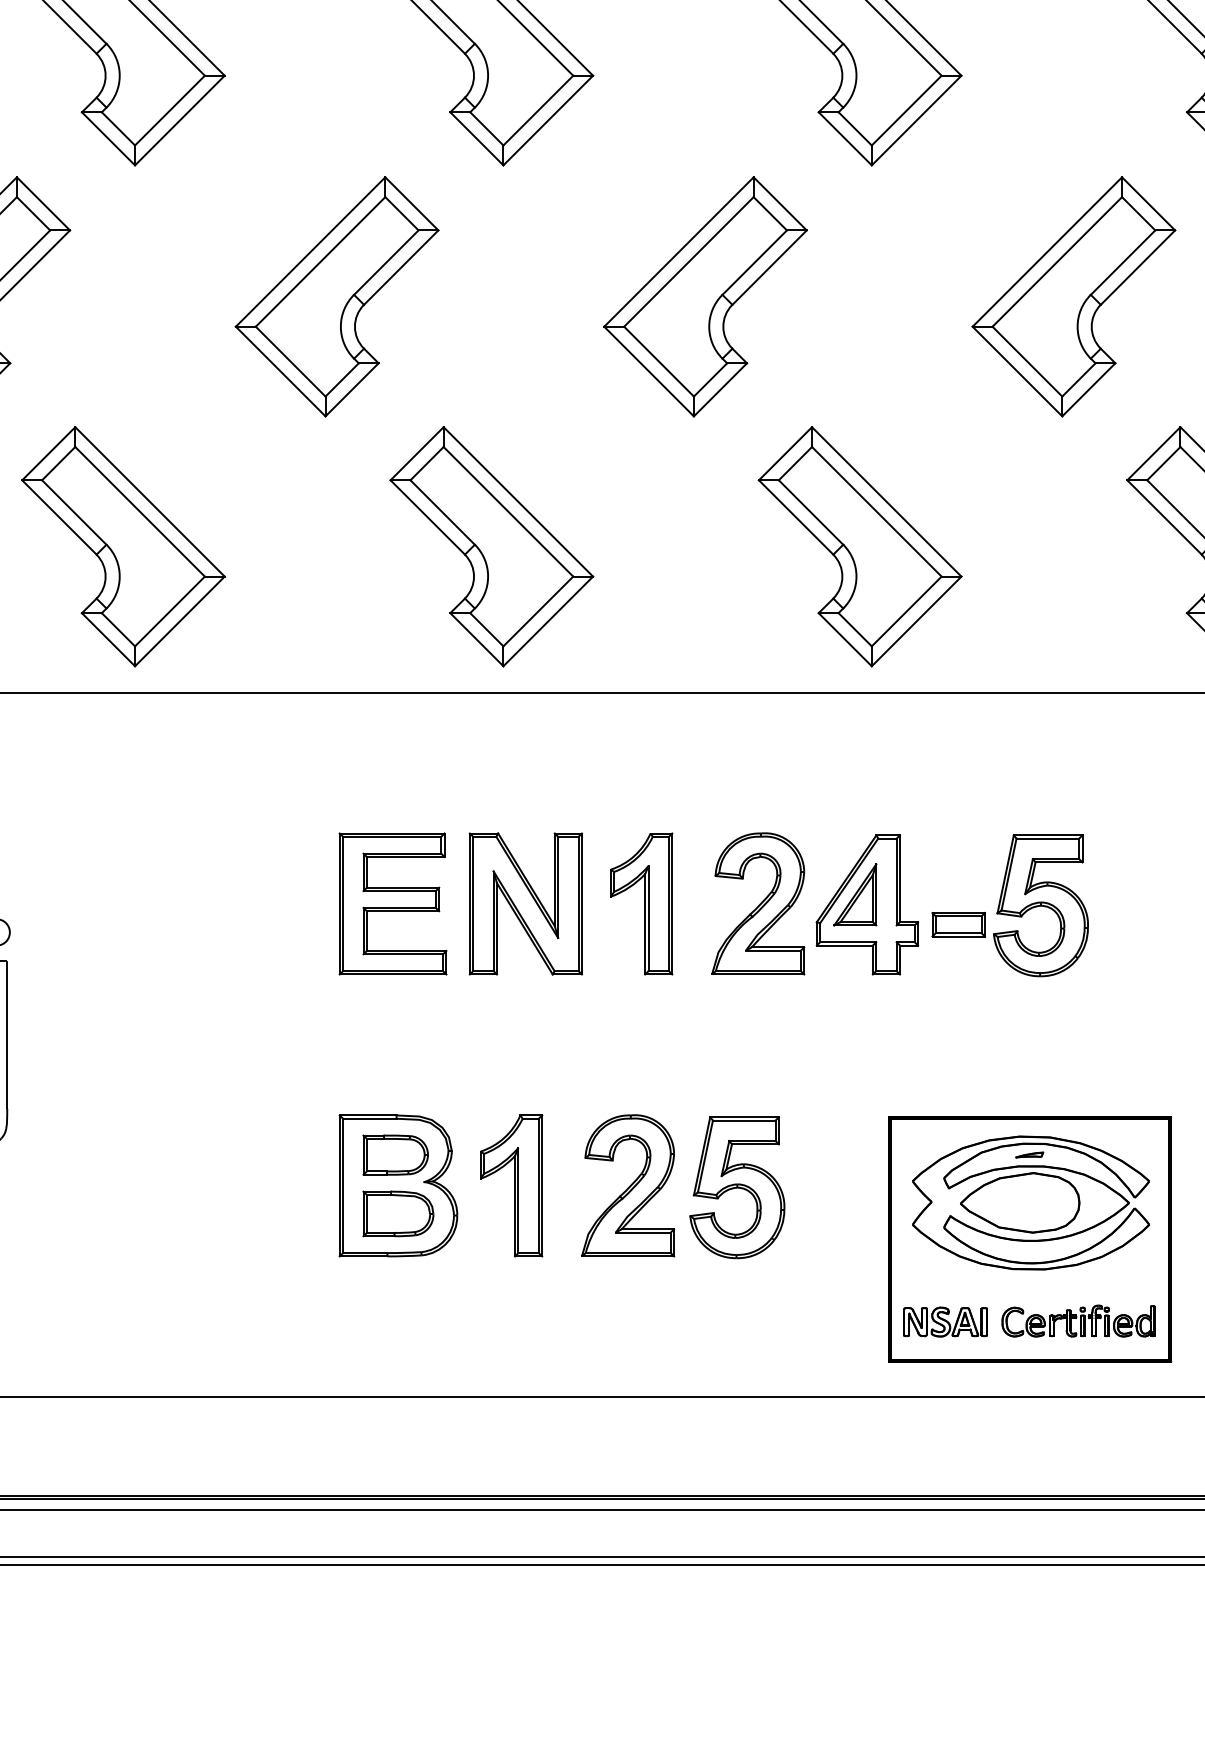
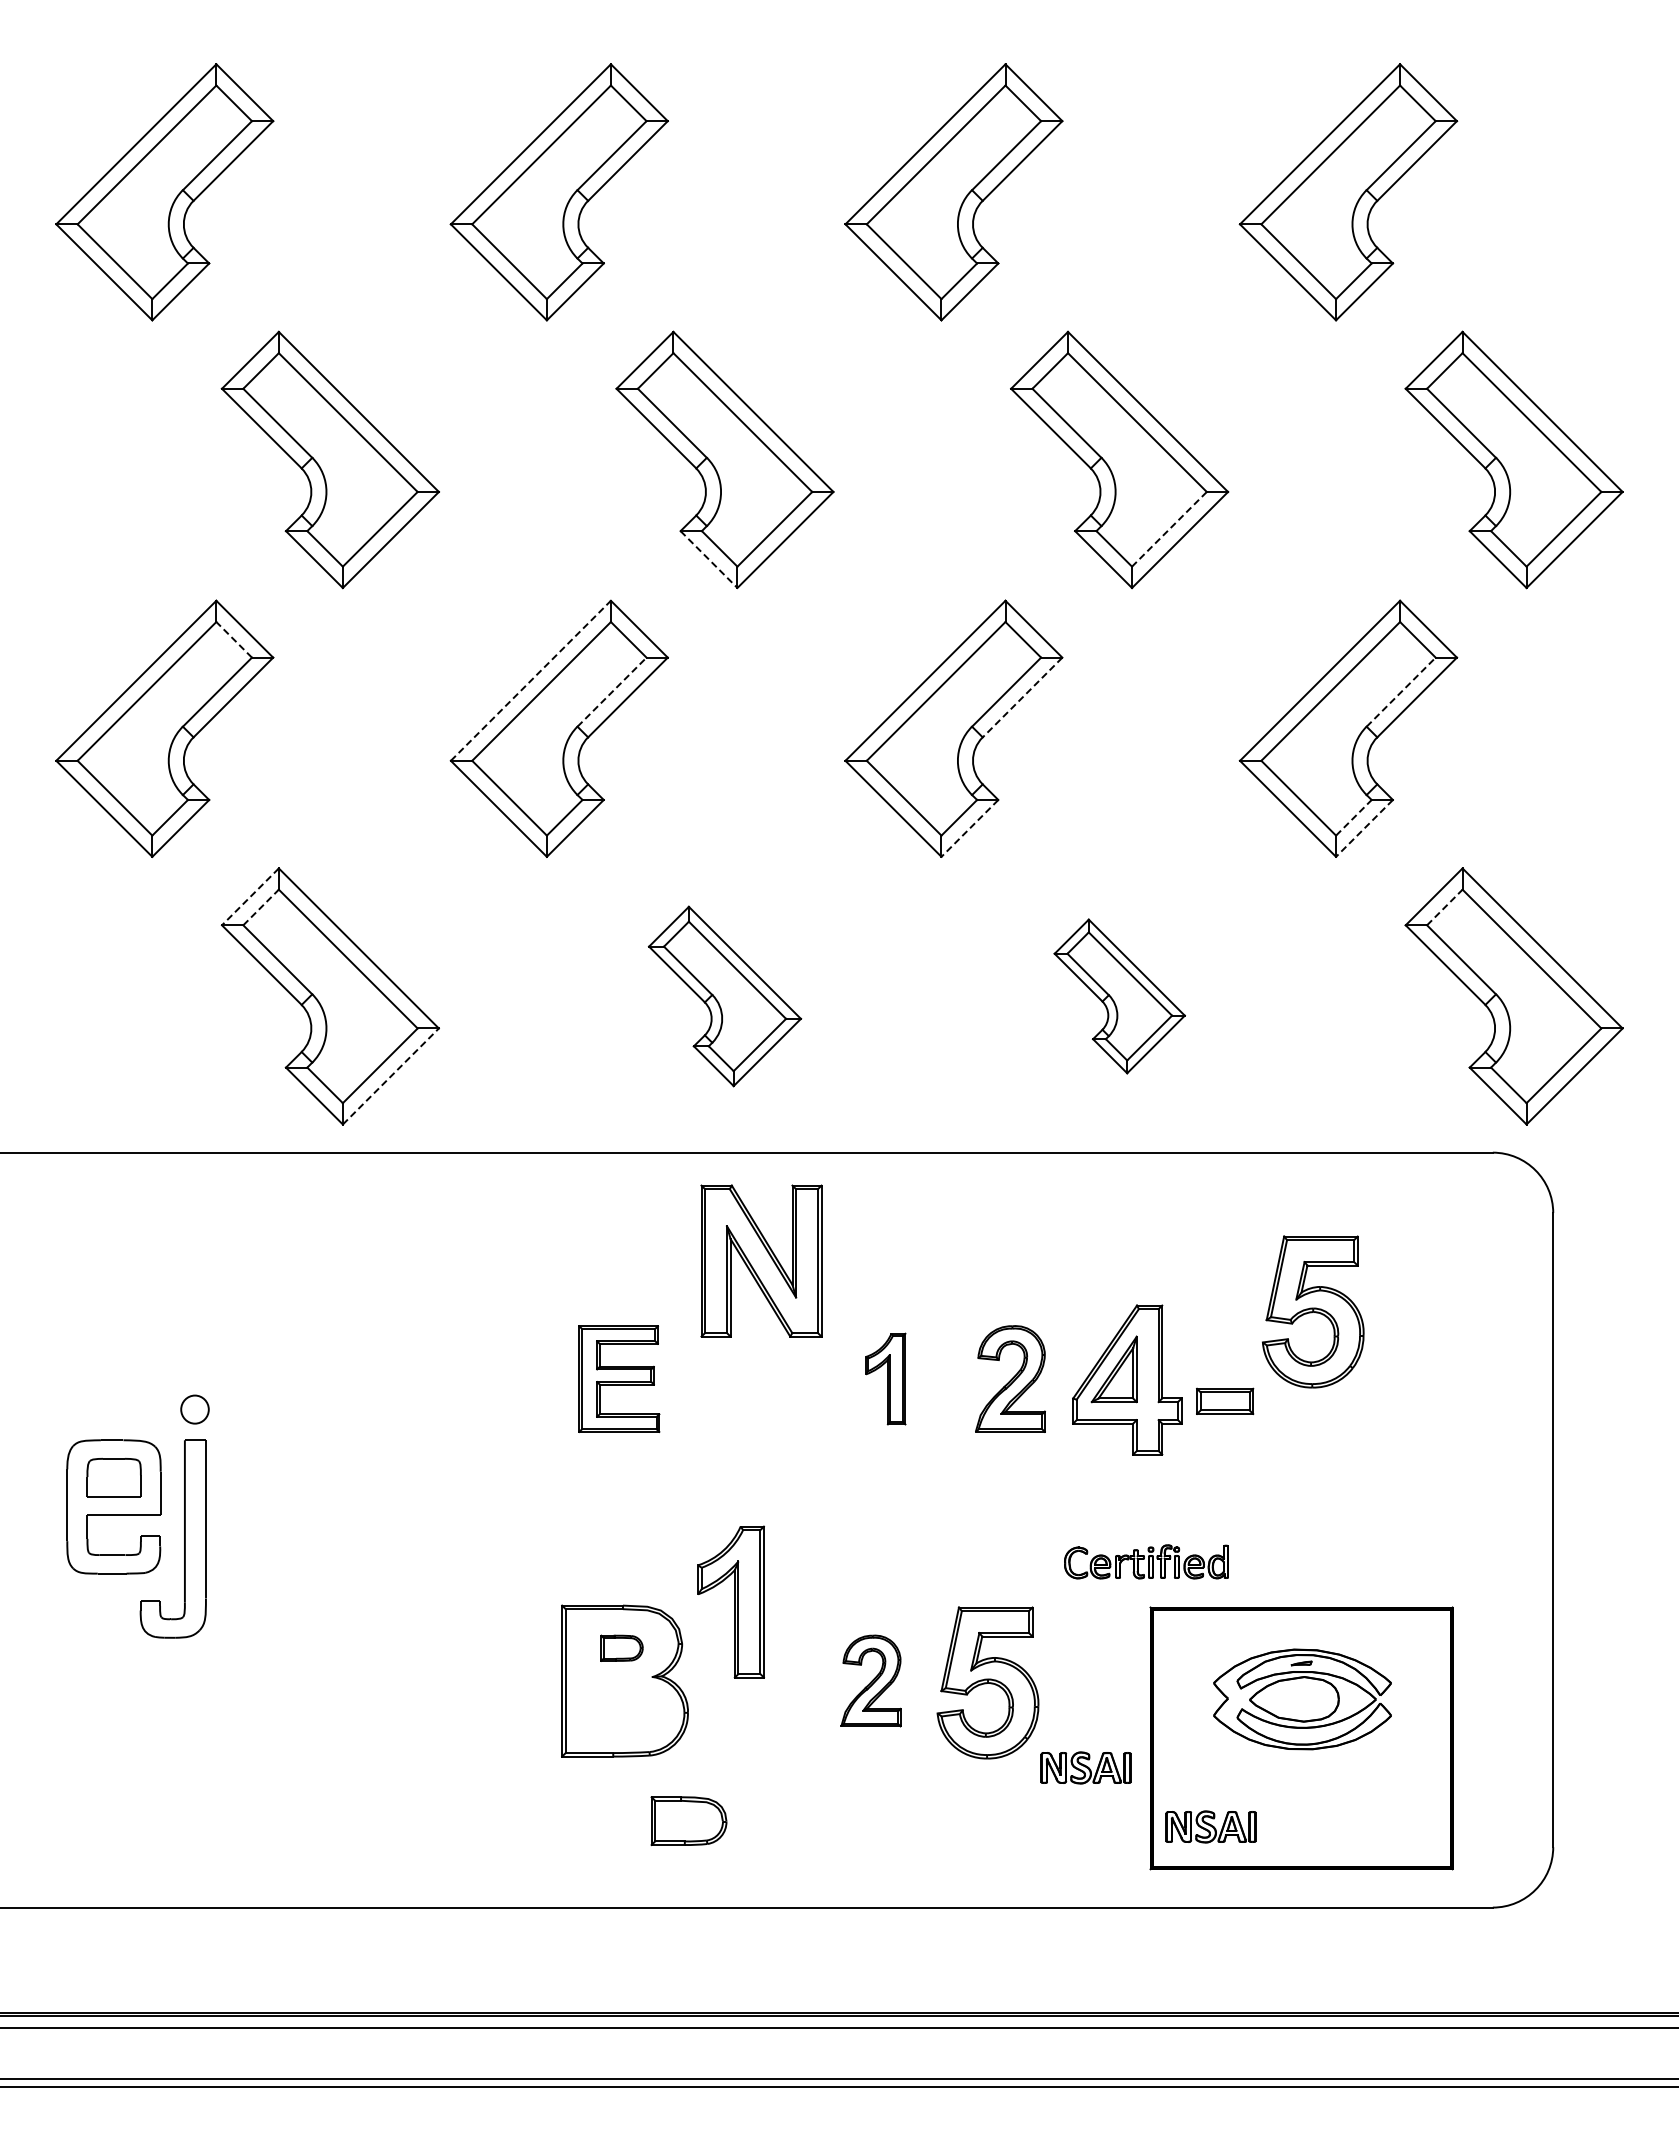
line: (906, 110) -> (1169, 529), solid -> dashed
line: (477, 138) -> (709, 559), solid -> dashed
line: (32, 213) -> (233, 639), solid -> dashed
line: (311, 251) -> (531, 680), solid -> dashed
line: (386, 262) -> (612, 692), solid -> dashed
line: (1123, 262) -> (1401, 692), solid -> dashed
line: (769, 267) -> (1022, 697), solid -> dashed
line: (1079, 379) -> (1354, 817), solid -> dashed
line: (720, 389) -> (969, 828), solid -> dashed
line: (1088, 389) -> (1364, 828), solid -> dashed
line: (48, 454) -> (250, 897), solid -> dashed
line: (59, 463) -> (261, 907), solid -> dashed
line: (1164, 463) -> (1445, 907), solid -> dashed
part: (491, 546) -> (724, 996), size x0.7
part: (860, 546) -> (1119, 996), size x0.6
line: (179, 621) -> (390, 1076), solid -> dashed
part: (393, 903) -> (619, 1378), size x0.7
part: (525, 903) -> (761, 1260), moved
part: (641, 903) -> (885, 1378), size x0.6
part: (758, 903) -> (1010, 1378), size x0.7
part: (1041, 905) -> (1313, 1311), moved
part: (395, 1155) -> (621, 1648), size x0.6
part: (510, 1185) -> (730, 1601), moved
part: (627, 1185) -> (870, 1680), size x0.6
part: (1030, 1203) -> (1302, 1699), size x0.7
part: (397, 1213) -> (688, 1820), moved
part: (828, 1266) -> (1085, 1767), added
part: (1078, 1320) -> (1146, 1561), moved

